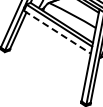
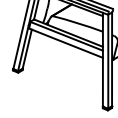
line: (57, 32) -> (66, 43), dashed -> solid

